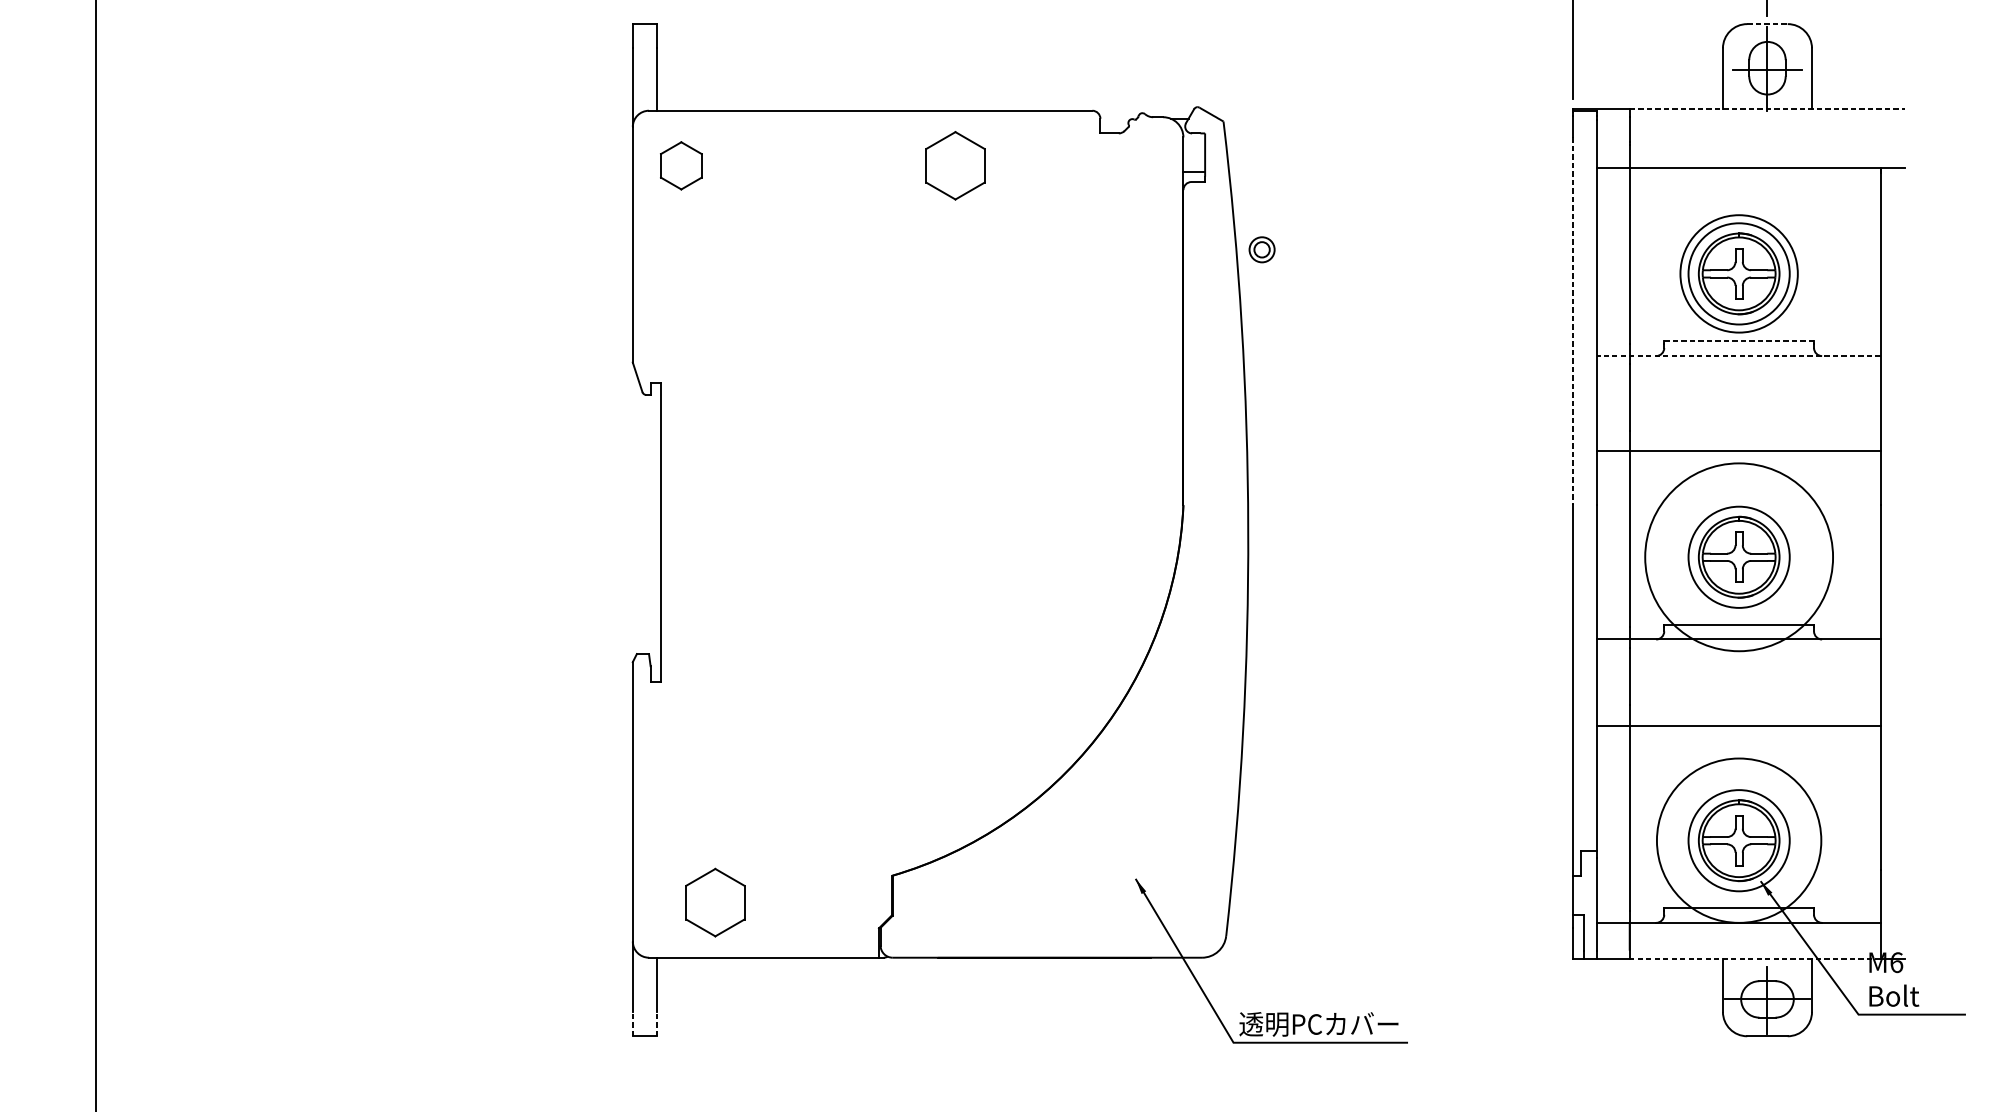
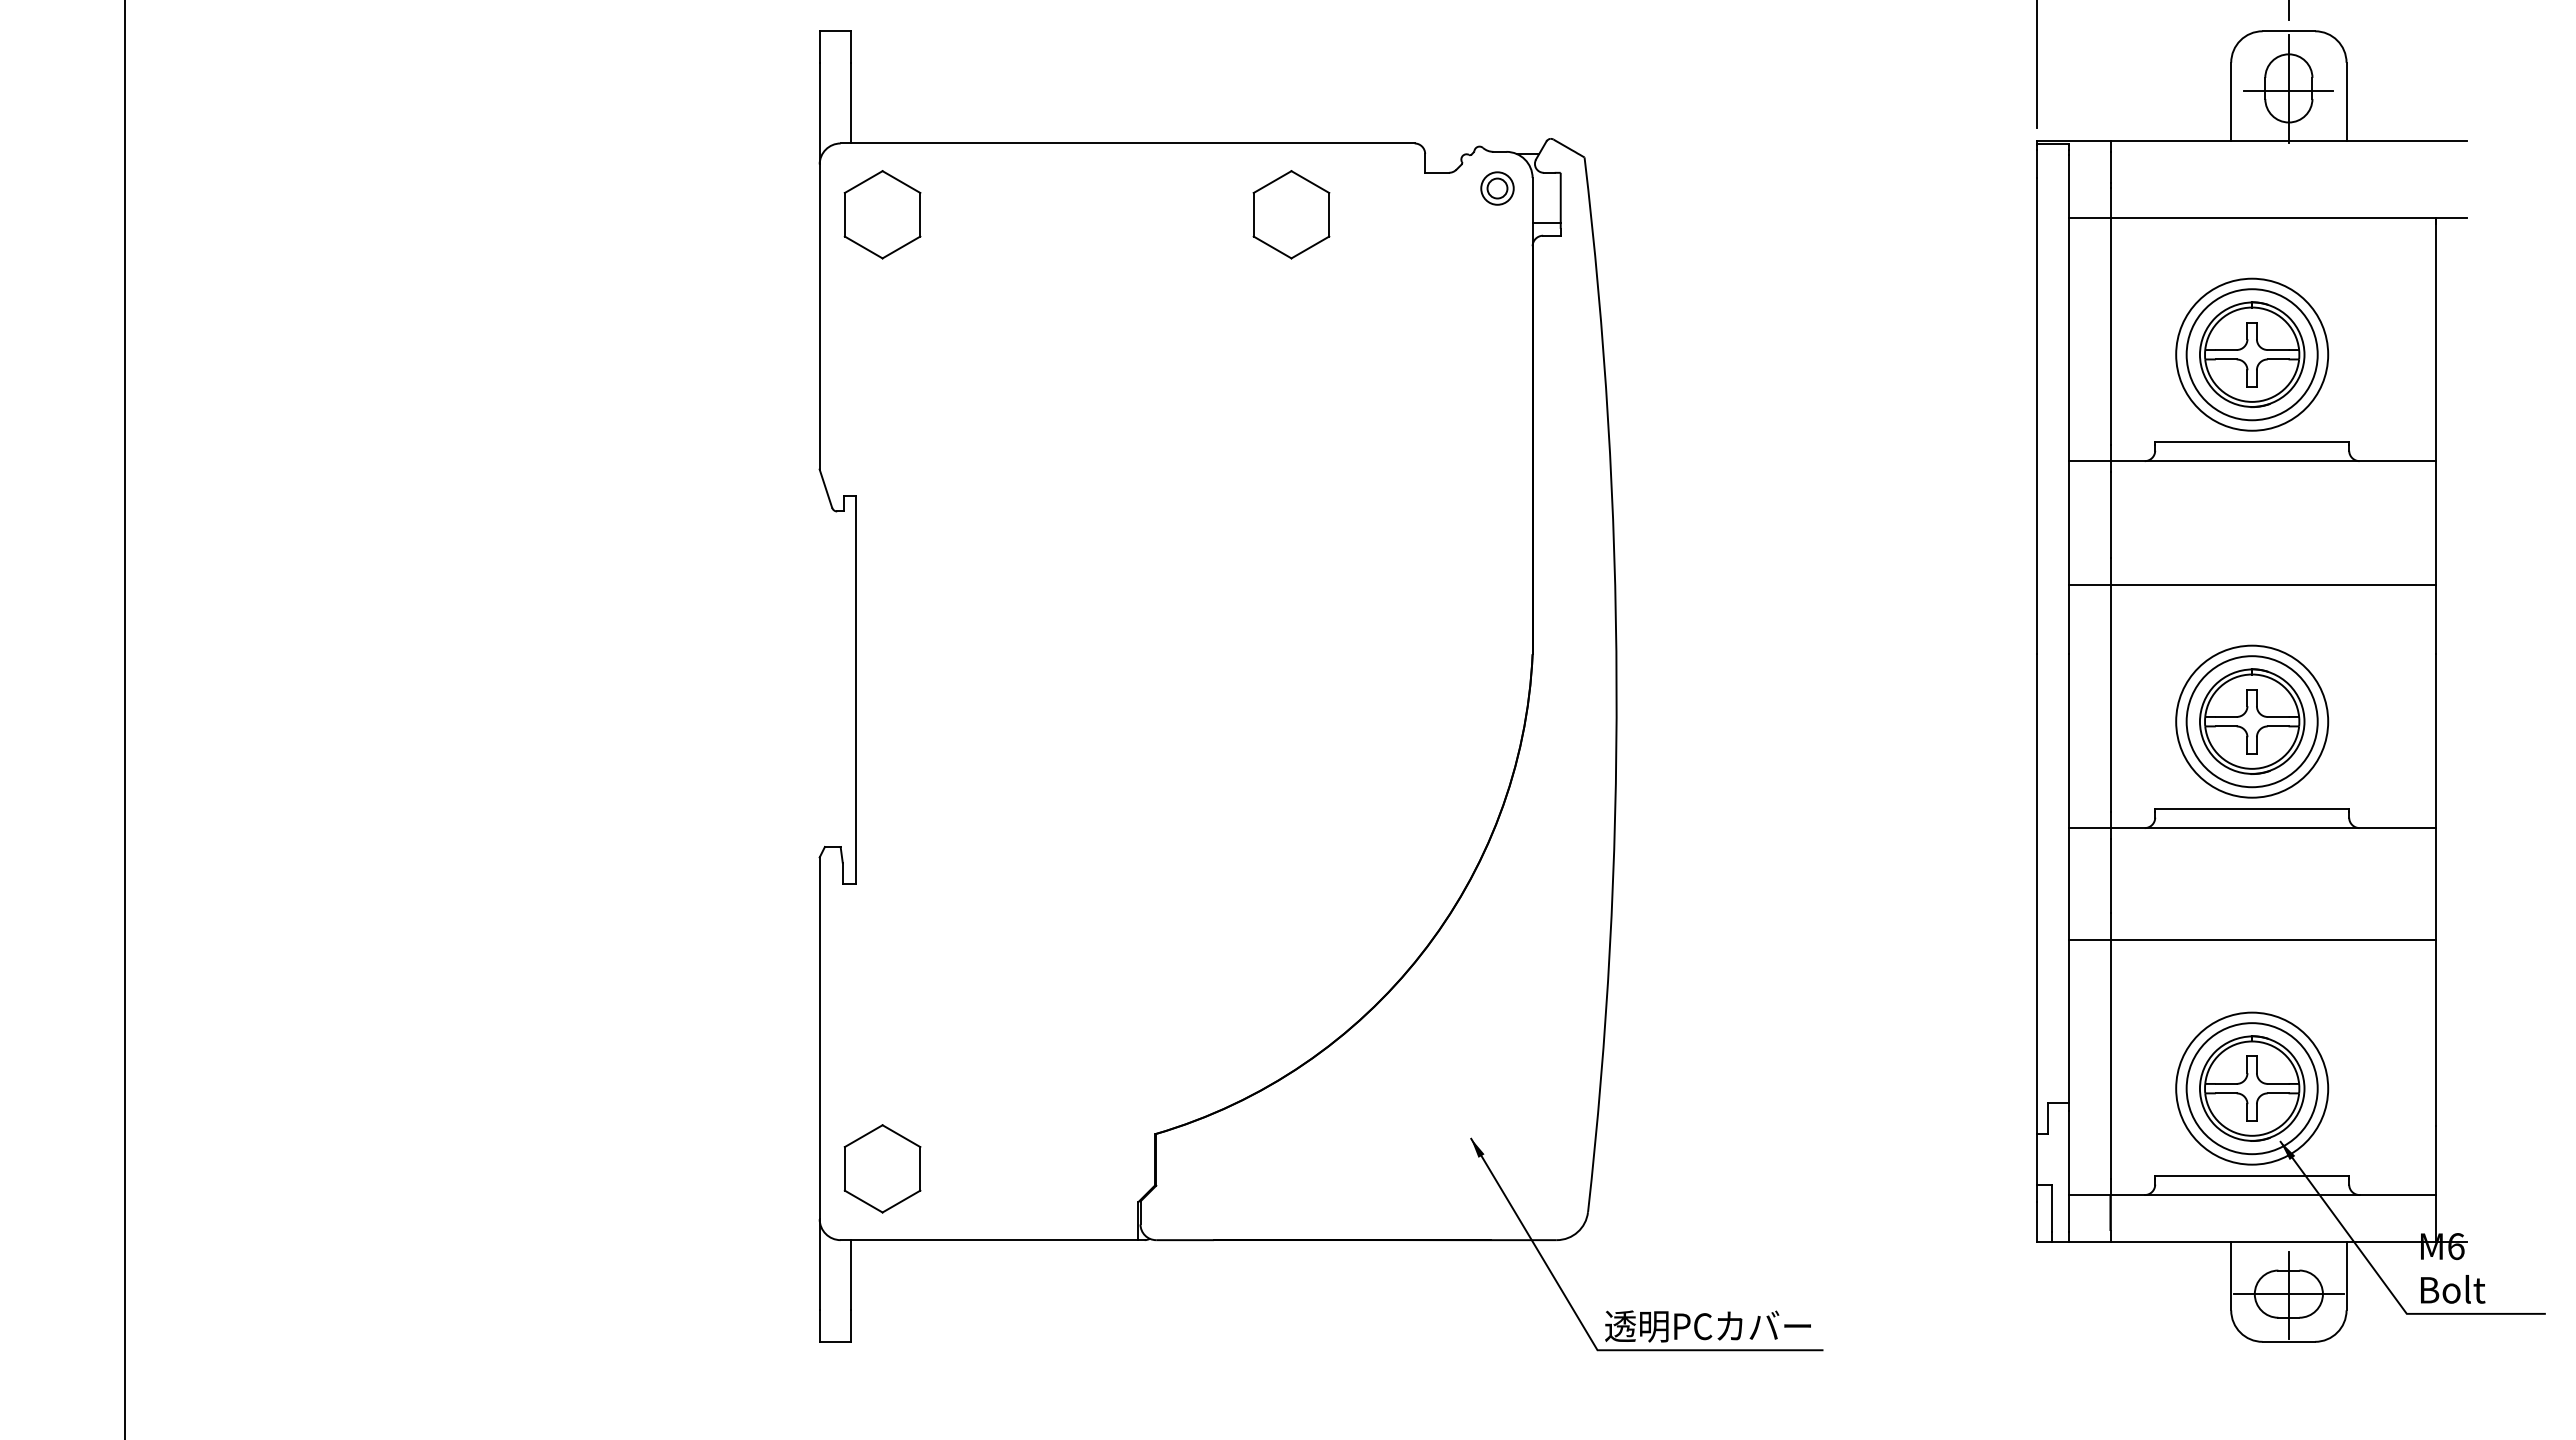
line: (1767, 24) -> (2289, 31), dashed -> solid
line: (1767, 109) -> (2289, 141), dashed -> solid
part: (681, 165) -> (882, 214), size x1.43
part: (955, 165) -> (1291, 214), moved
part: (1262, 249) -> (1497, 188), moved
line: (1573, 321) -> (2037, 416), dashed -> solid
line: (1739, 340) -> (2252, 441), dashed -> solid
line: (1738, 356) -> (2251, 461), dashed -> solid
circle: (1739, 557) -> (2252, 721), size x0.62
circle: (1739, 840) -> (2252, 1088), size x0.71
part: (715, 902) -> (882, 1168), moved
line: (1755, 959) -> (2273, 1242), dashed -> solid
line: (632, 1024) -> (819, 1326), dashed -> solid
line: (657, 1024) -> (851, 1326), dashed -> solid

